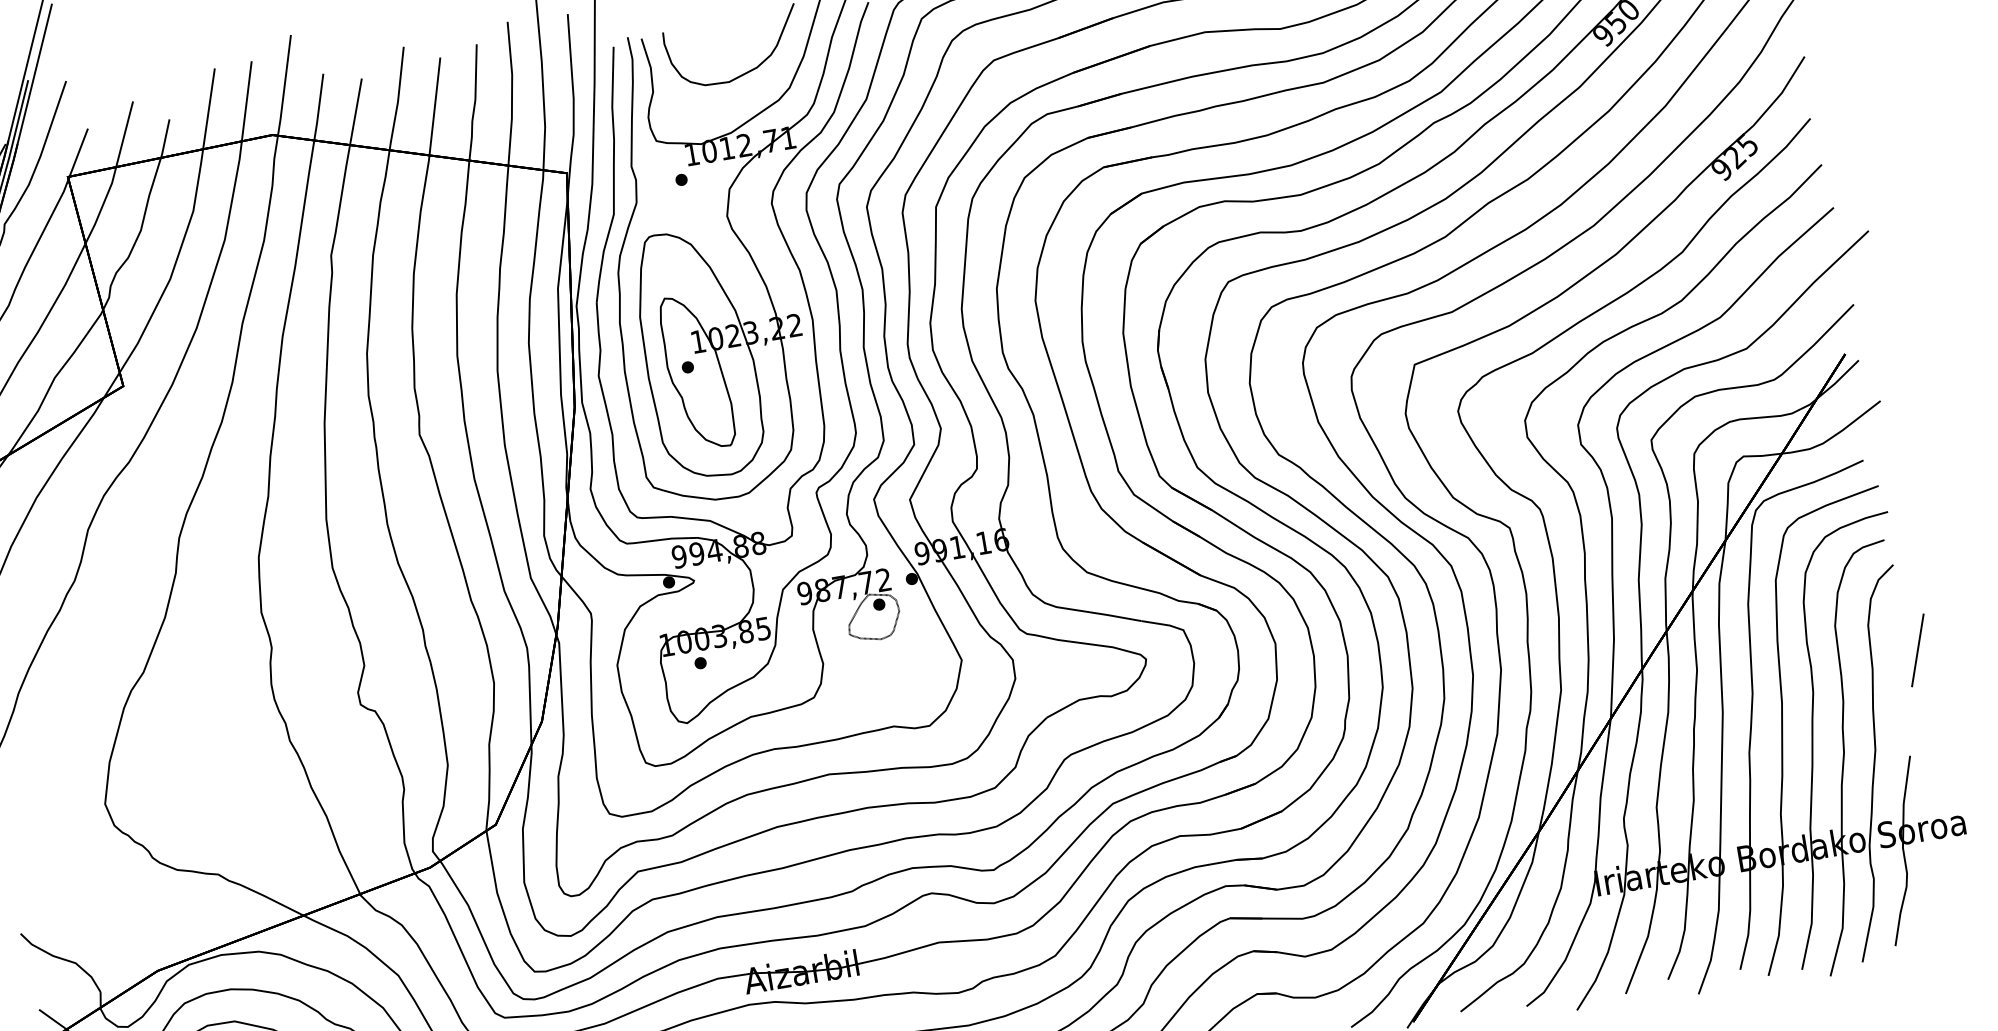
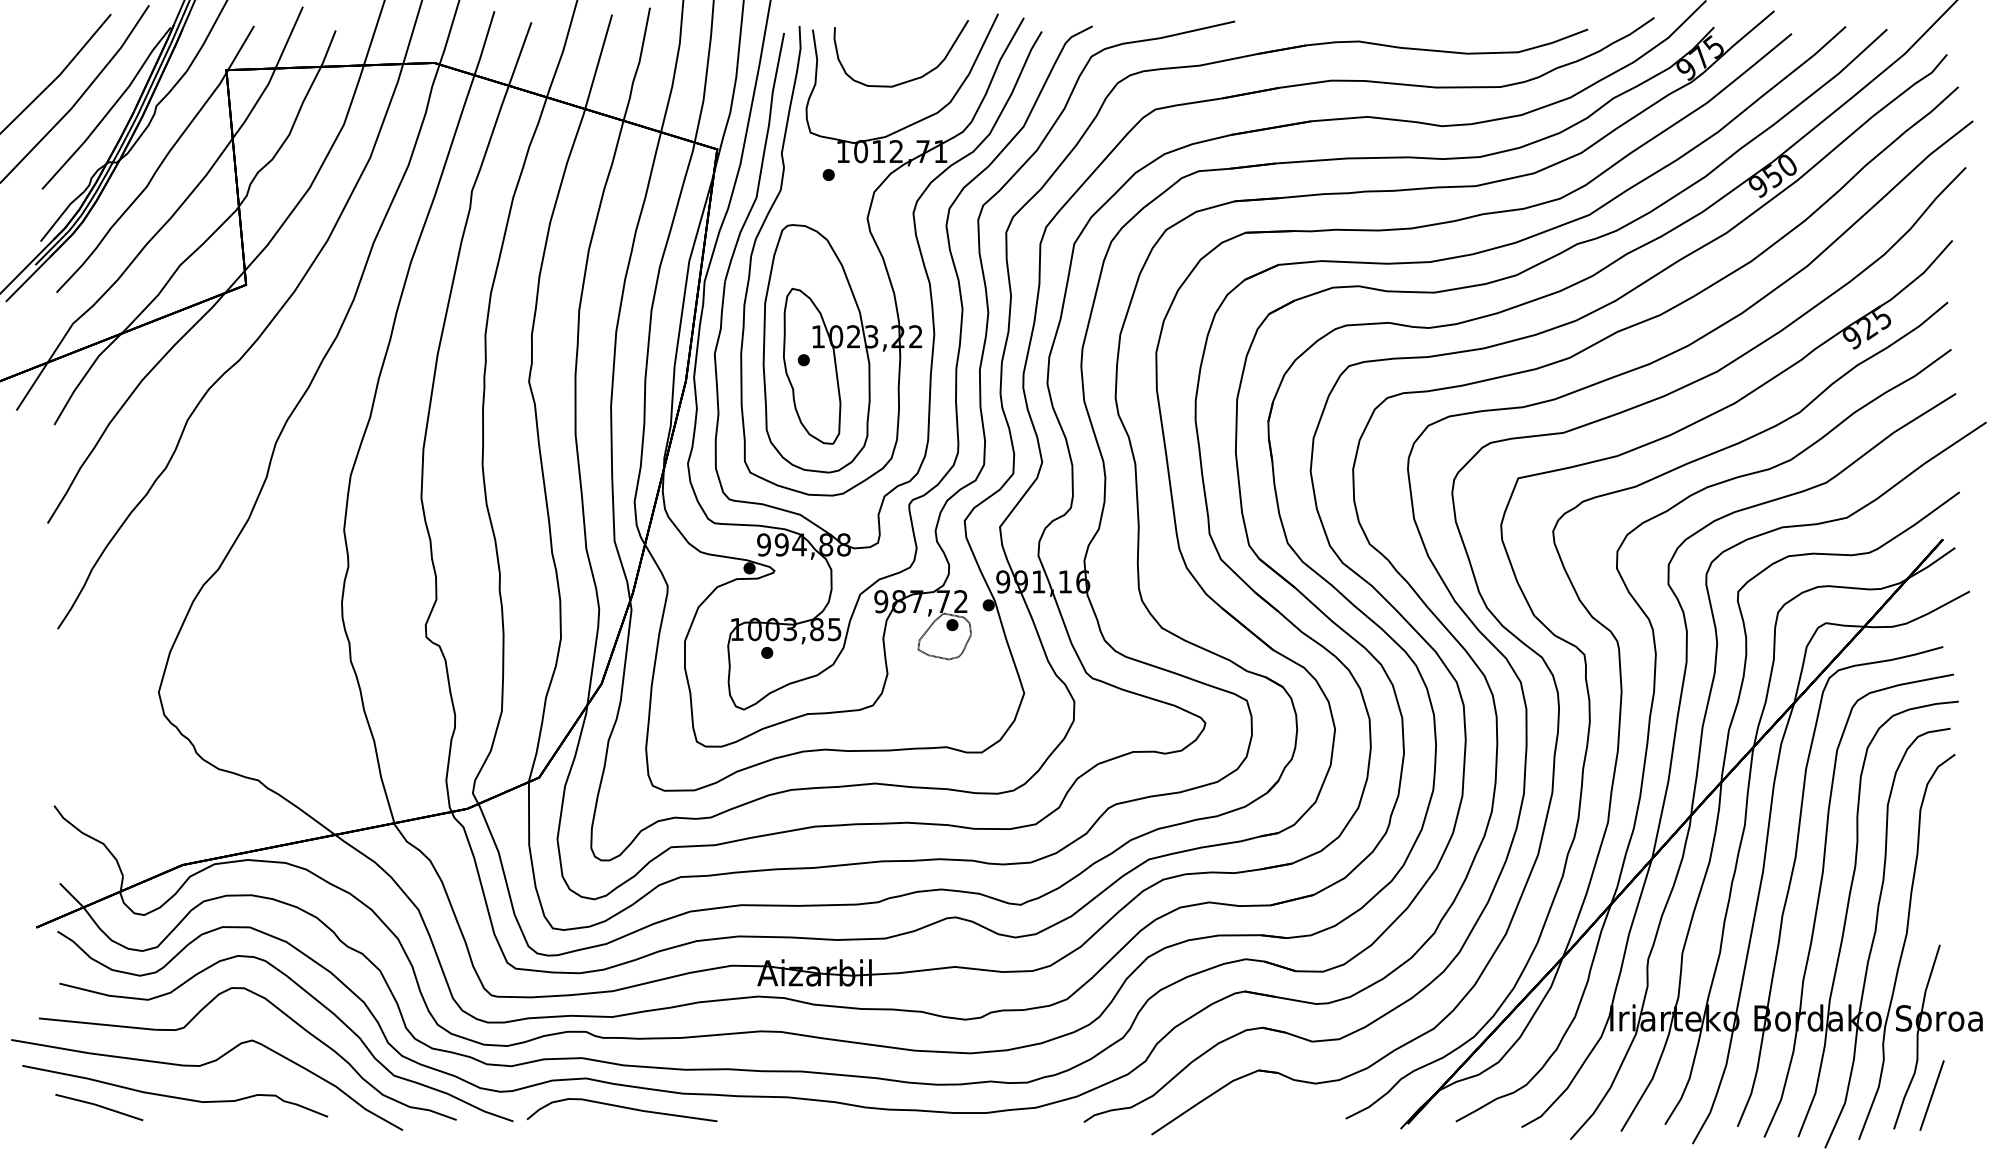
line: (1917, 650) -> (1931, 1095), moved

